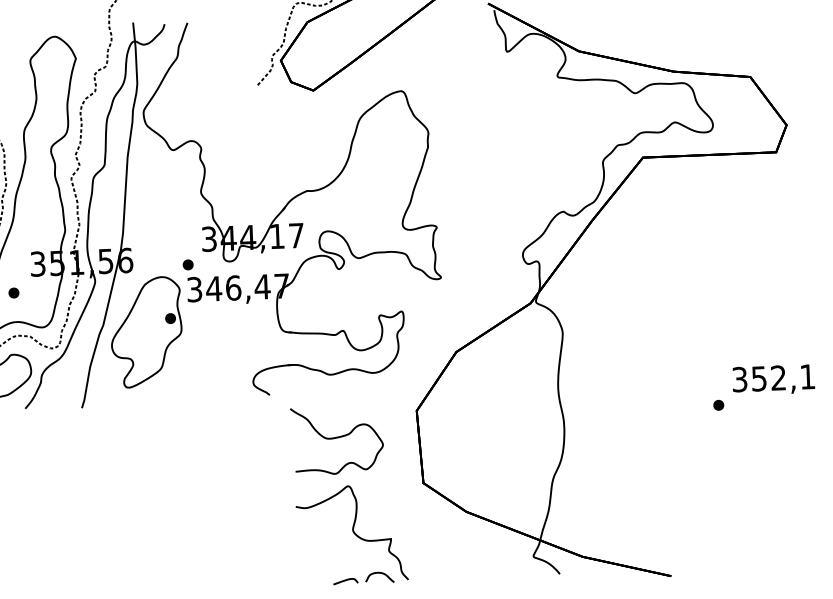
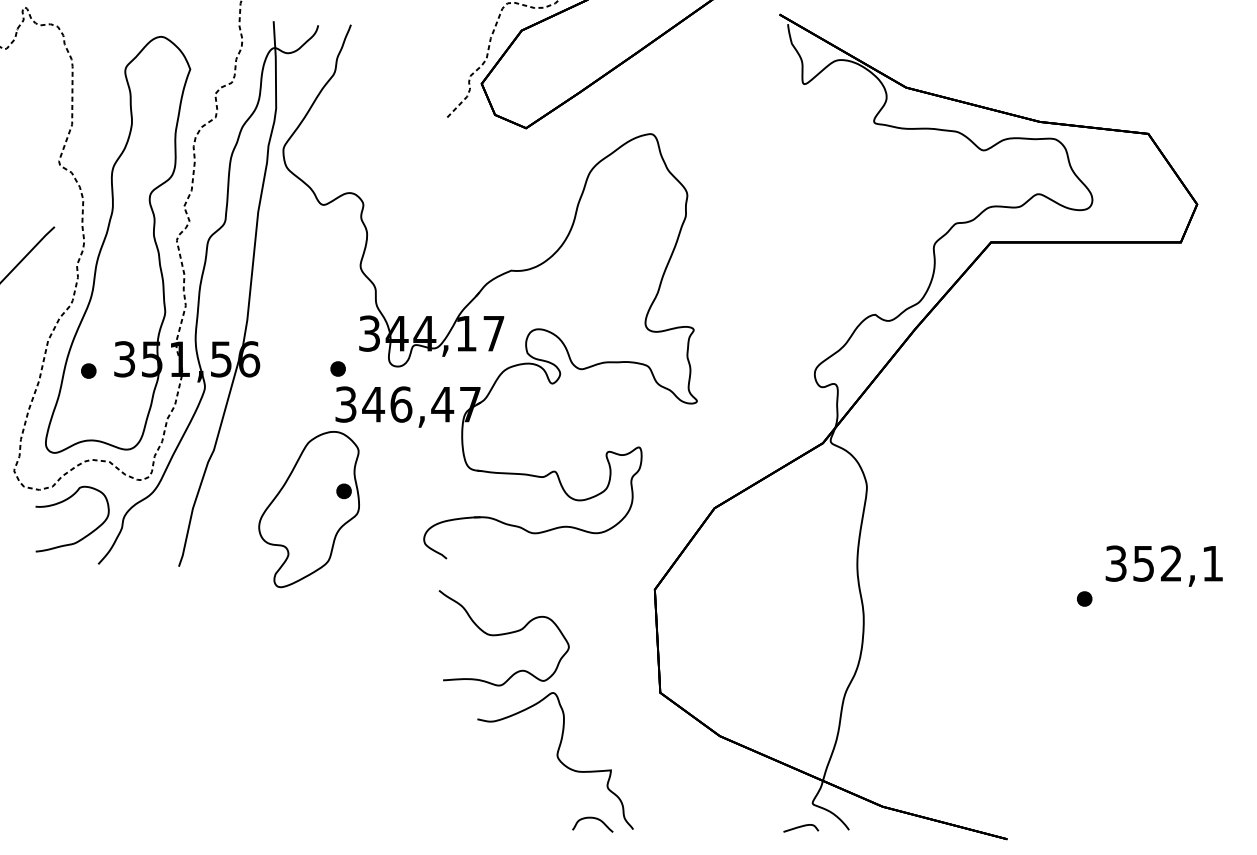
part: (13, 292) -> (88, 370), moved
part: (146, 332) -> (308, 509), moved
curve: (336, 438) -> (503, 635), moved
curve: (345, 580) -> (801, 827), moved

